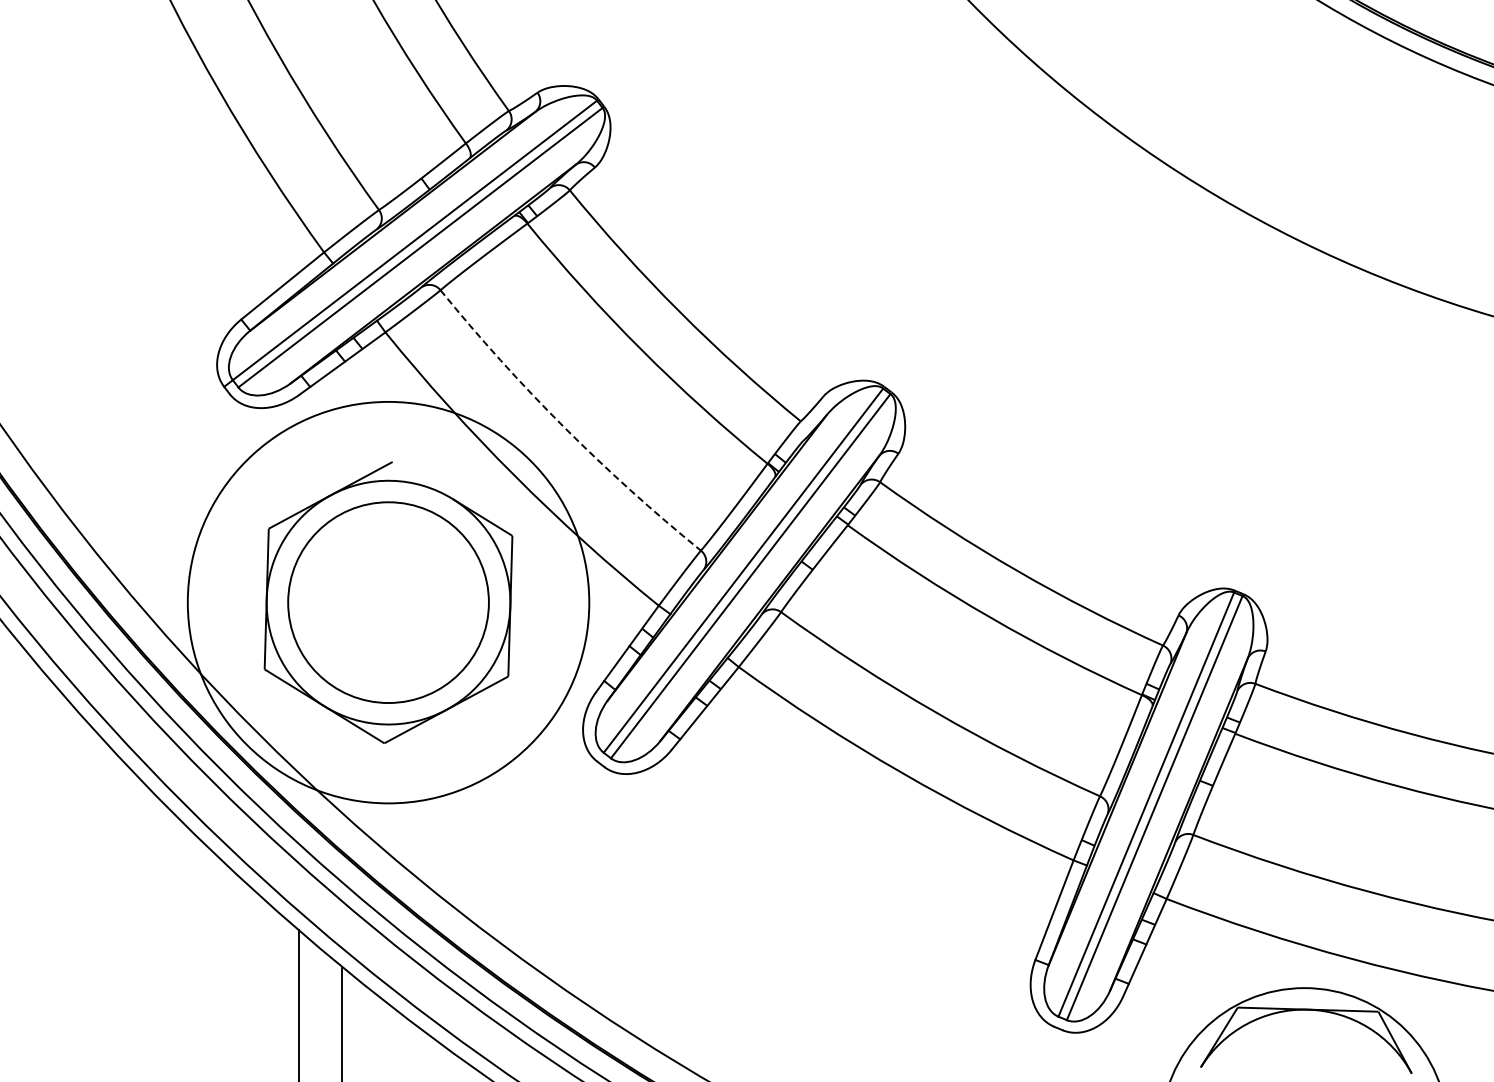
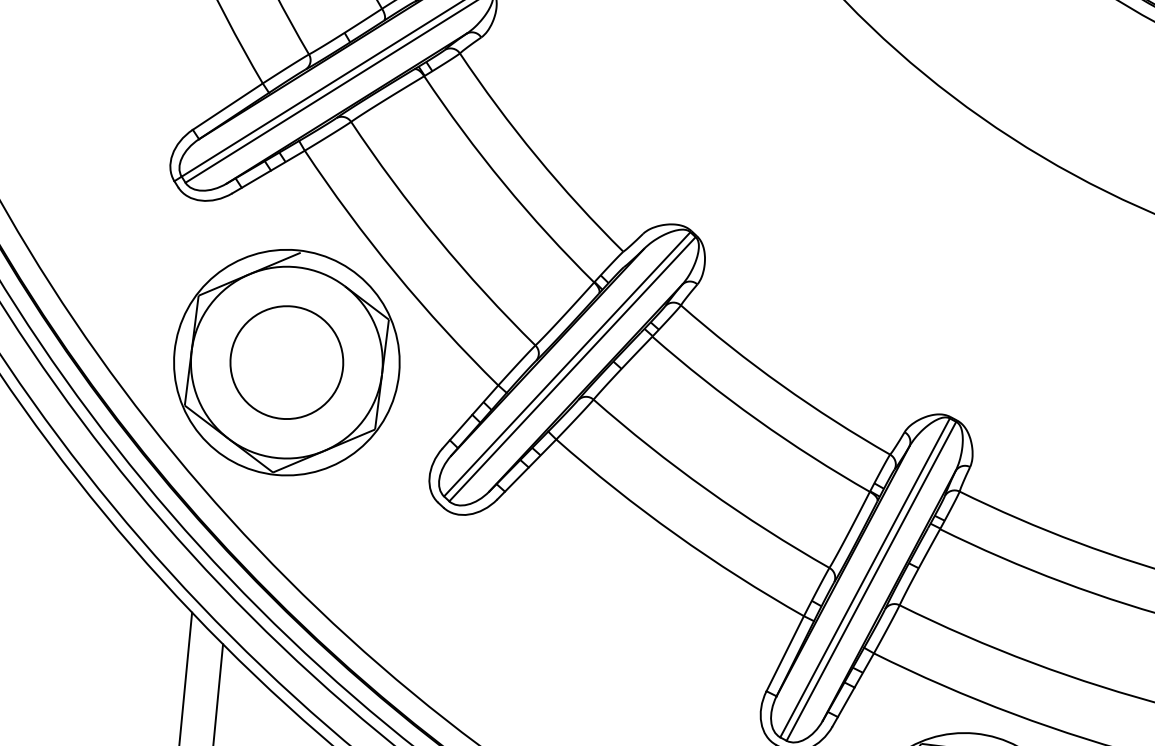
arc: (564, 427) -> (437, 238), dashed -> solid
circle: (388, 602) -> (286, 362), size x0.71
circle: (388, 602) -> (286, 362), size x0.71

